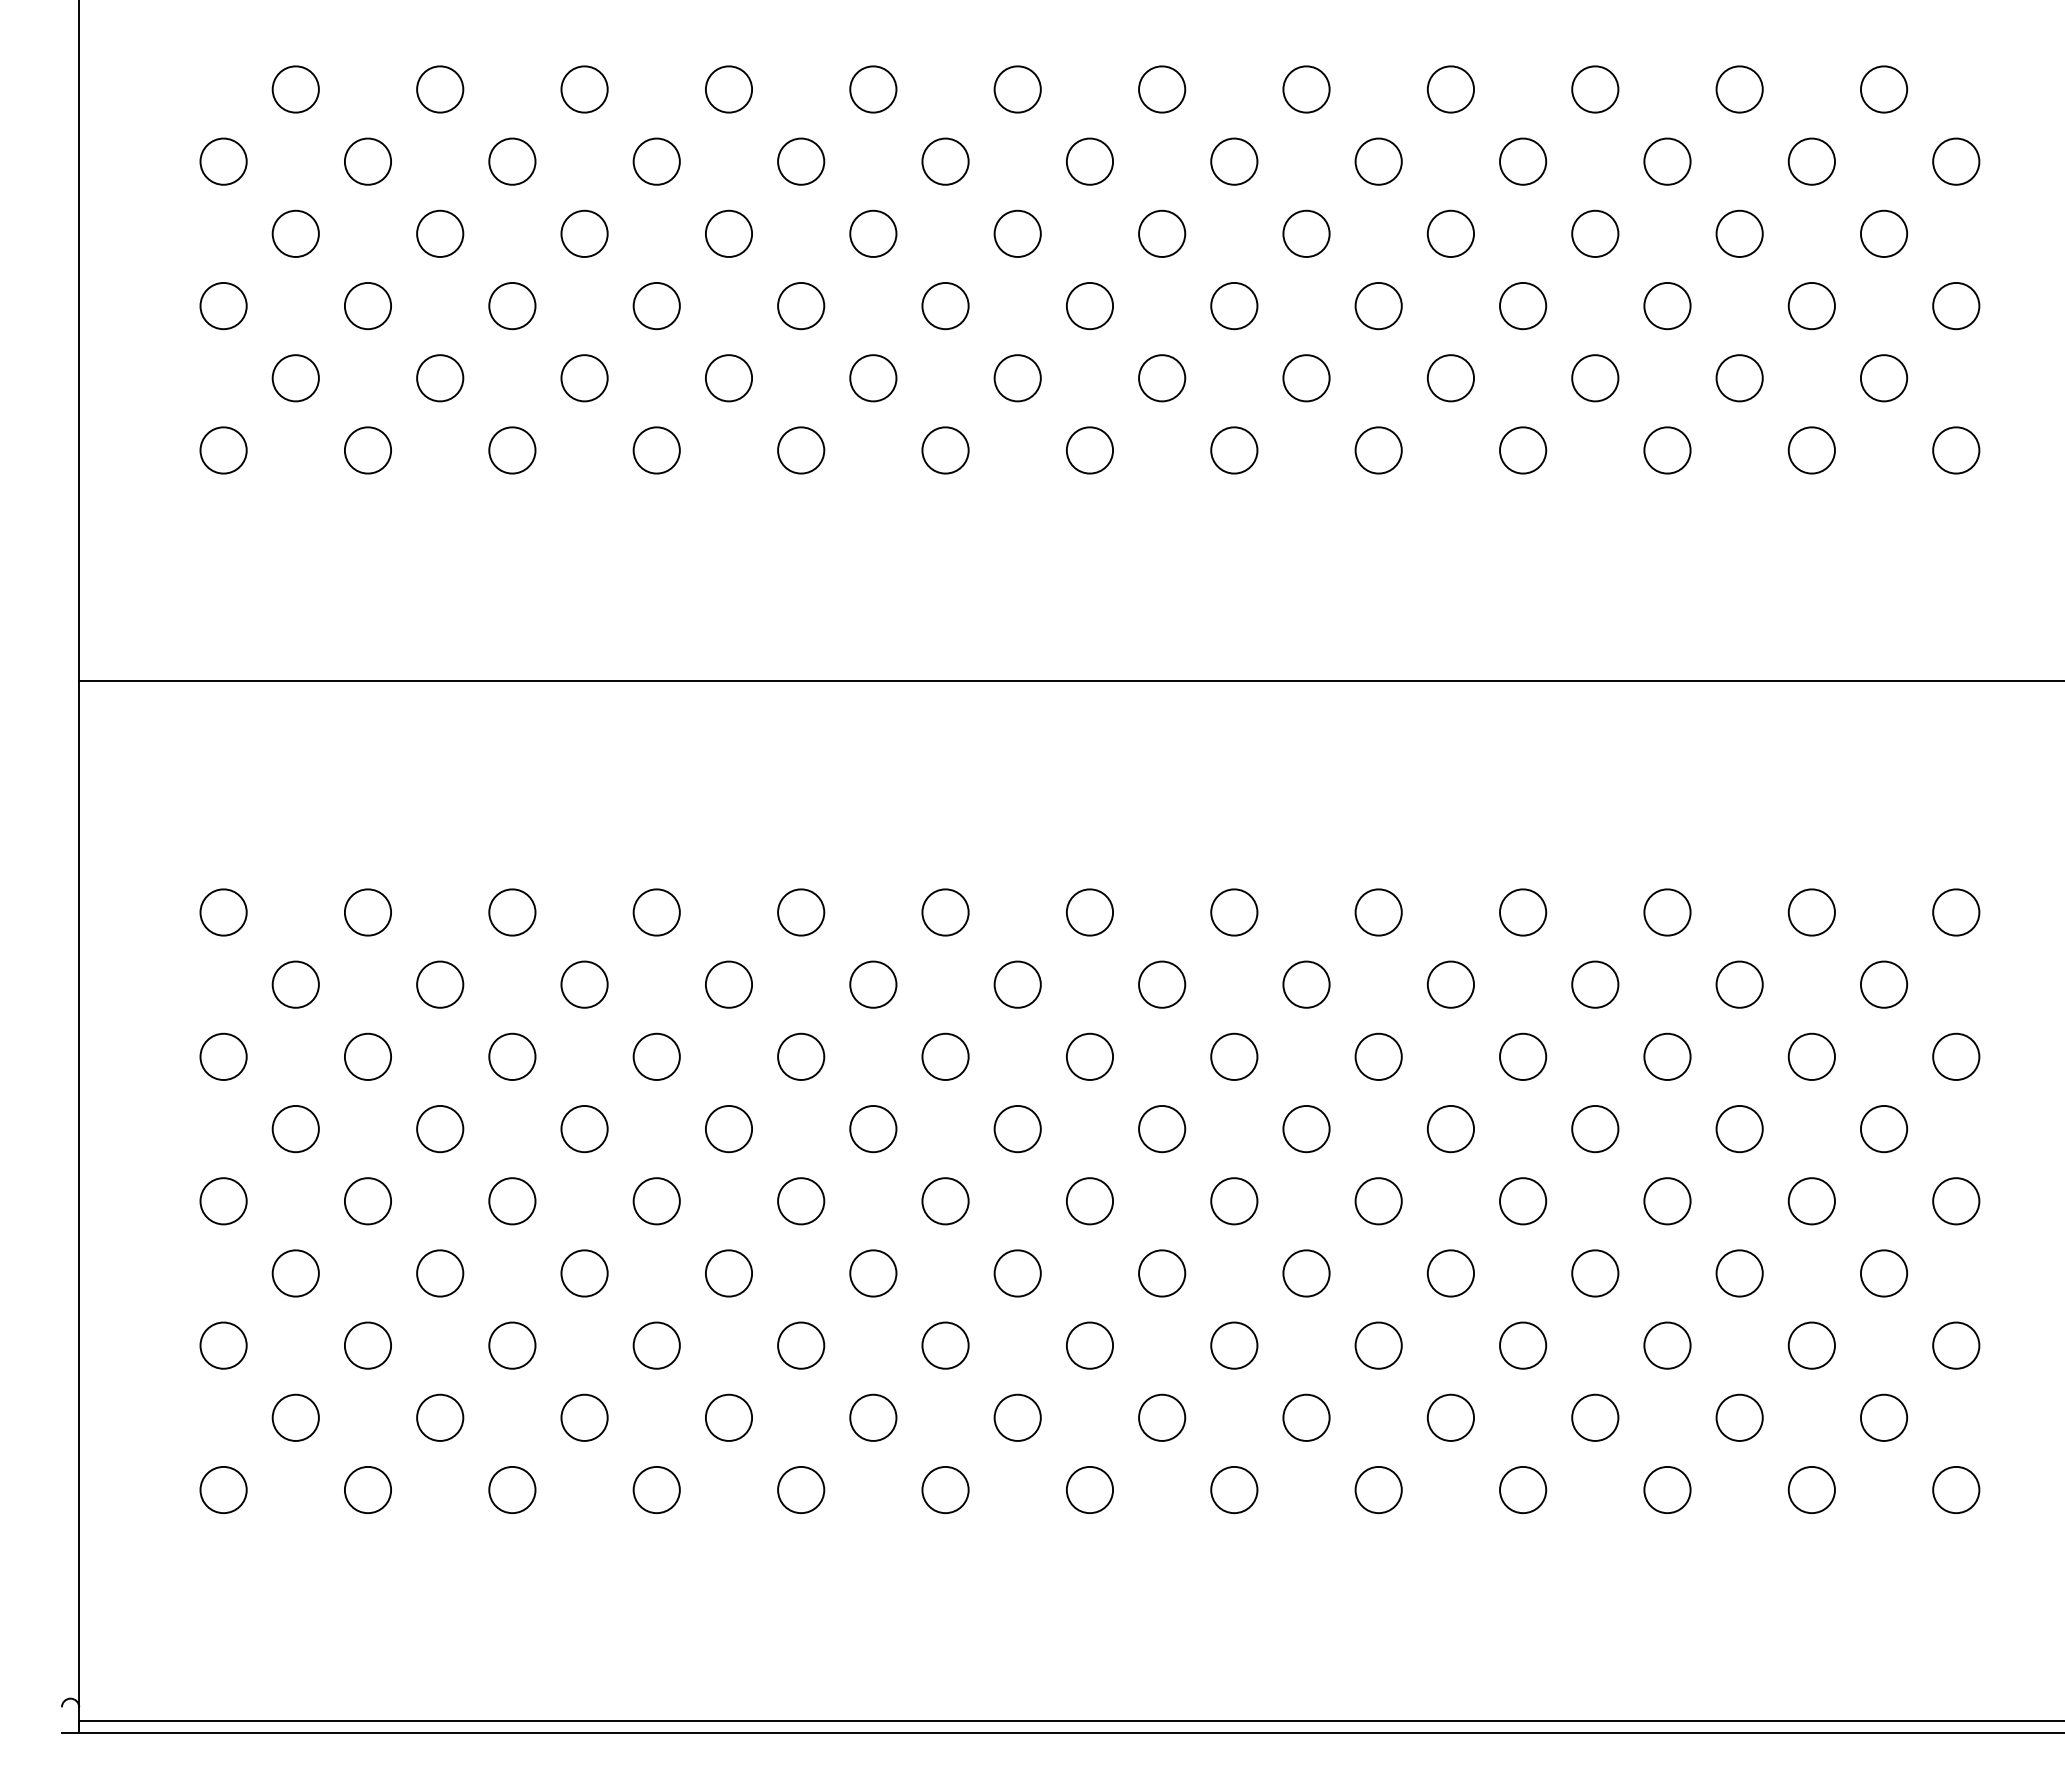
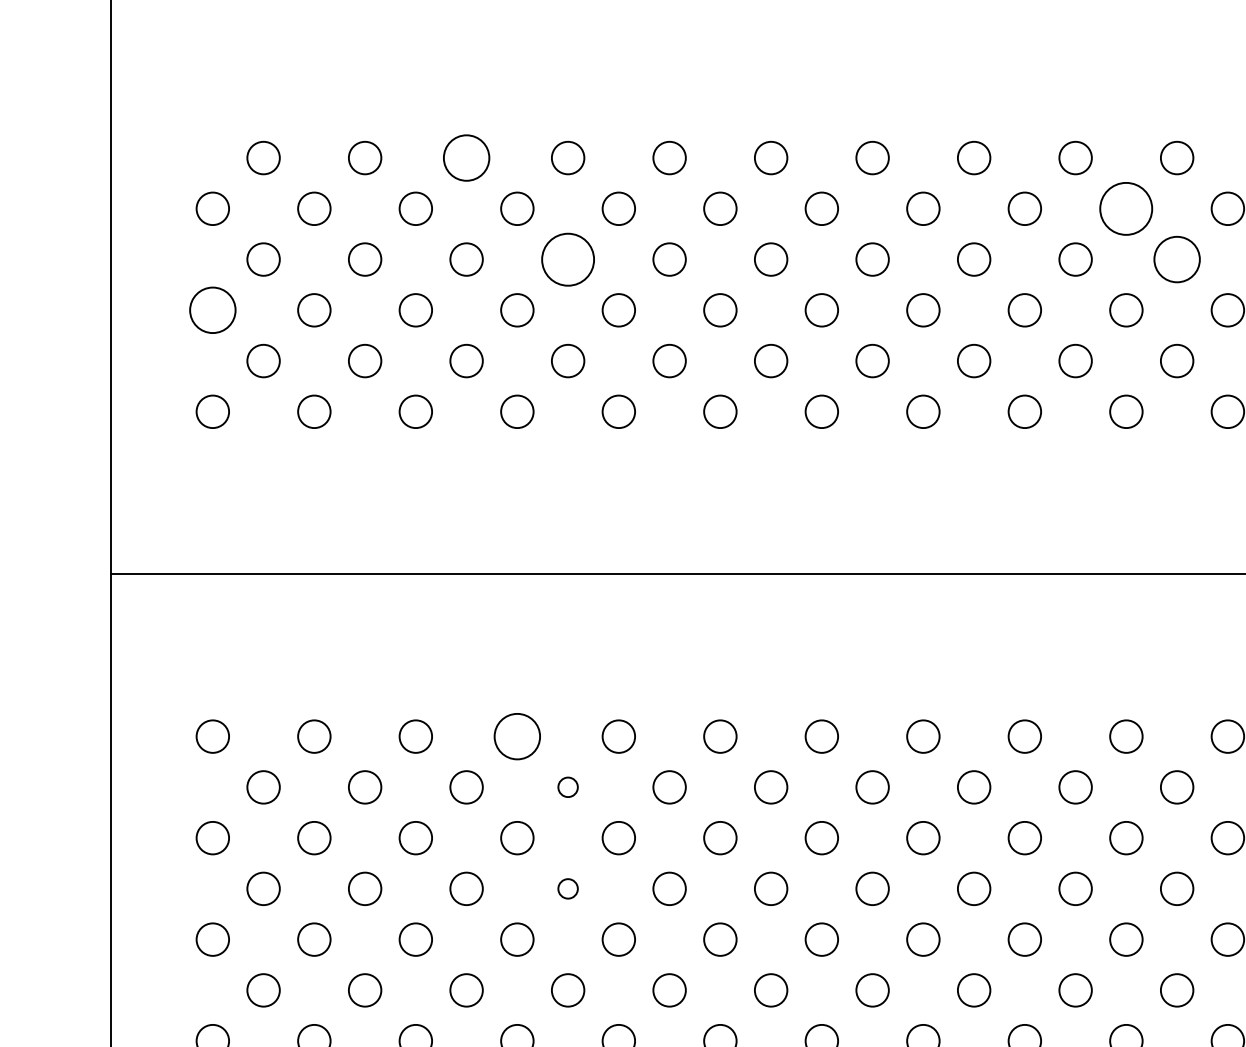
circle: (584, 89) -> (466, 158), size x1.4
circle: (1523, 161) -> (1126, 208), size x1.6
circle: (728, 233) -> (567, 259), size x1.6
circle: (1595, 233) -> (1177, 259), size x1.4
circle: (223, 305) -> (212, 309), size x1.4
circle: (656, 912) -> (517, 736), size x1.4
circle: (728, 984) -> (567, 787), size x0.6
circle: (728, 1128) -> (567, 888), size x0.6

